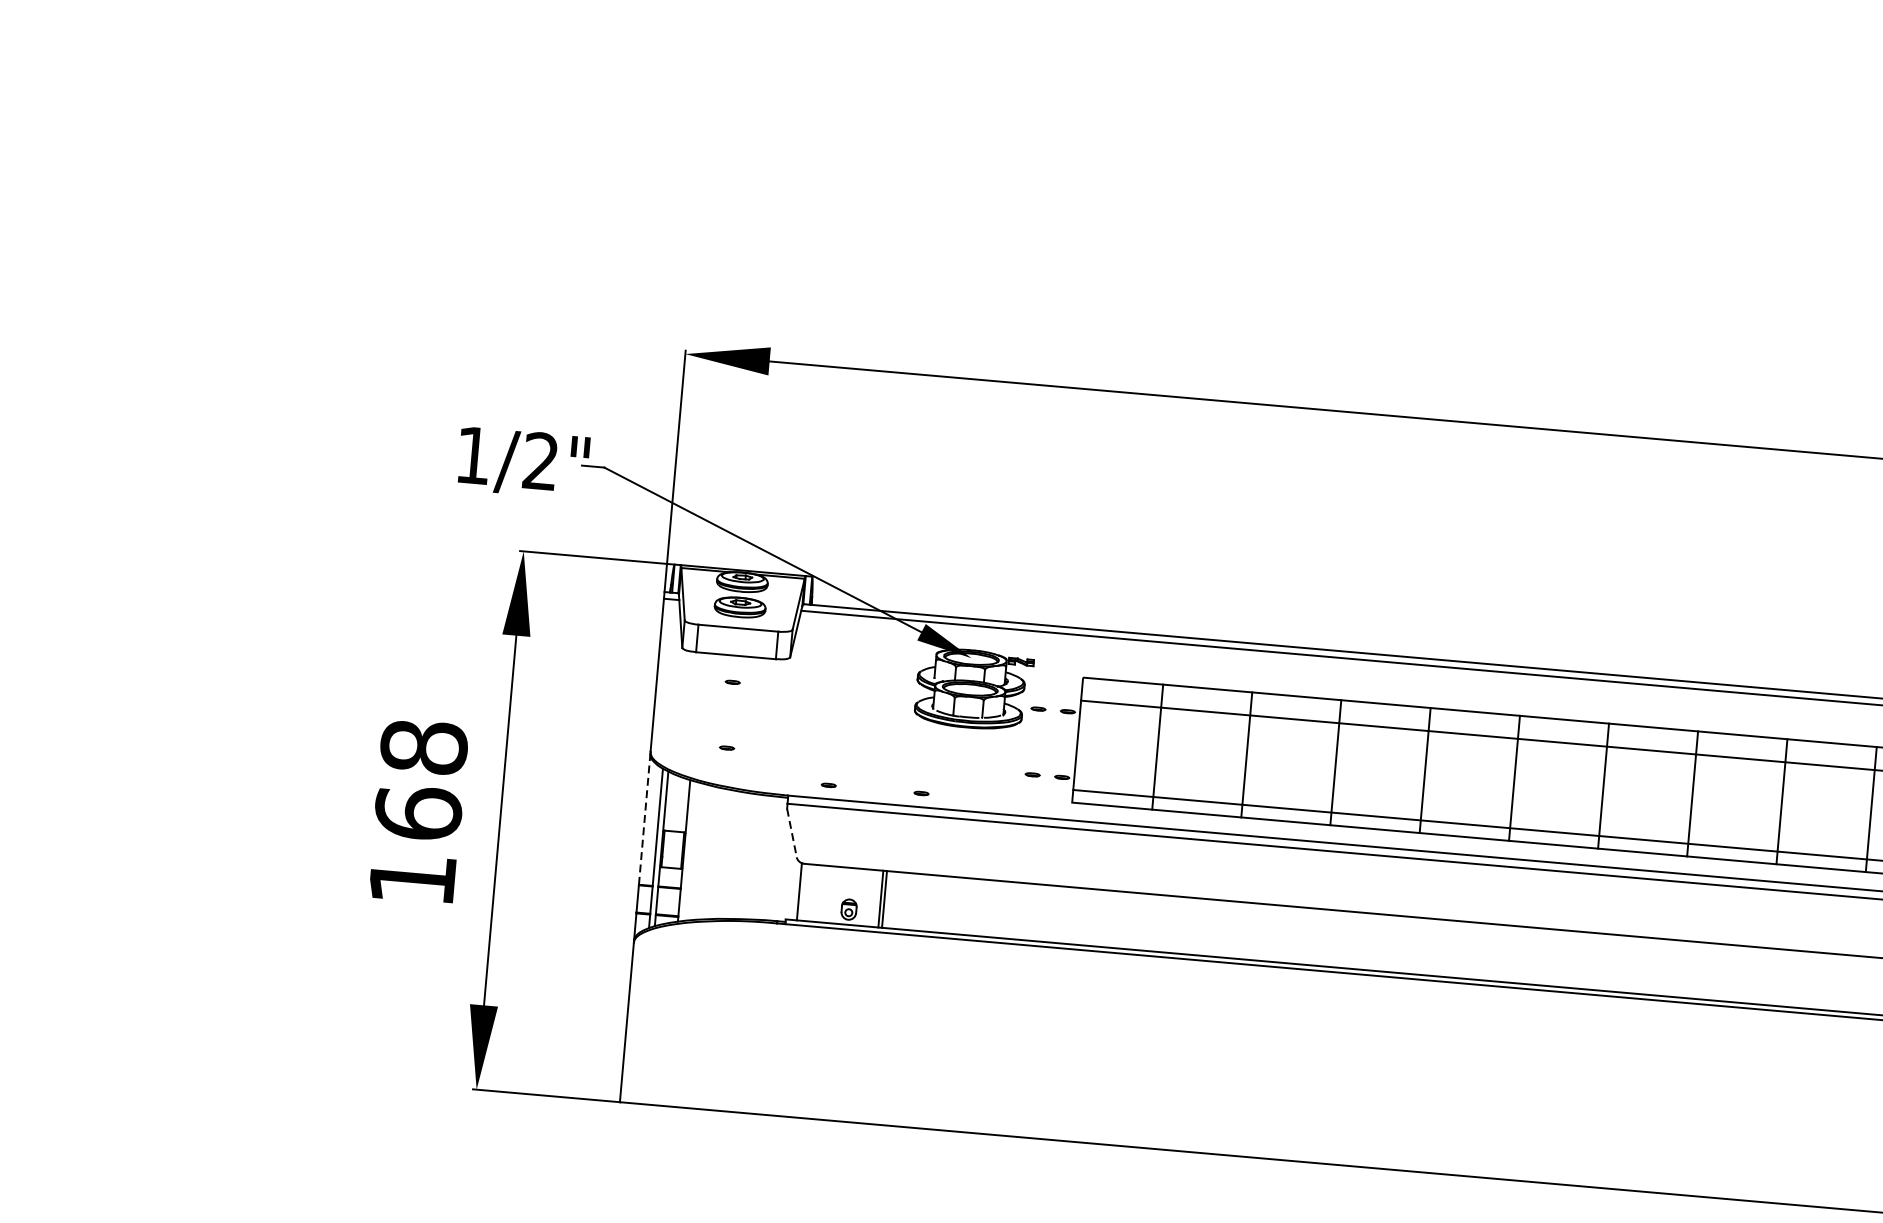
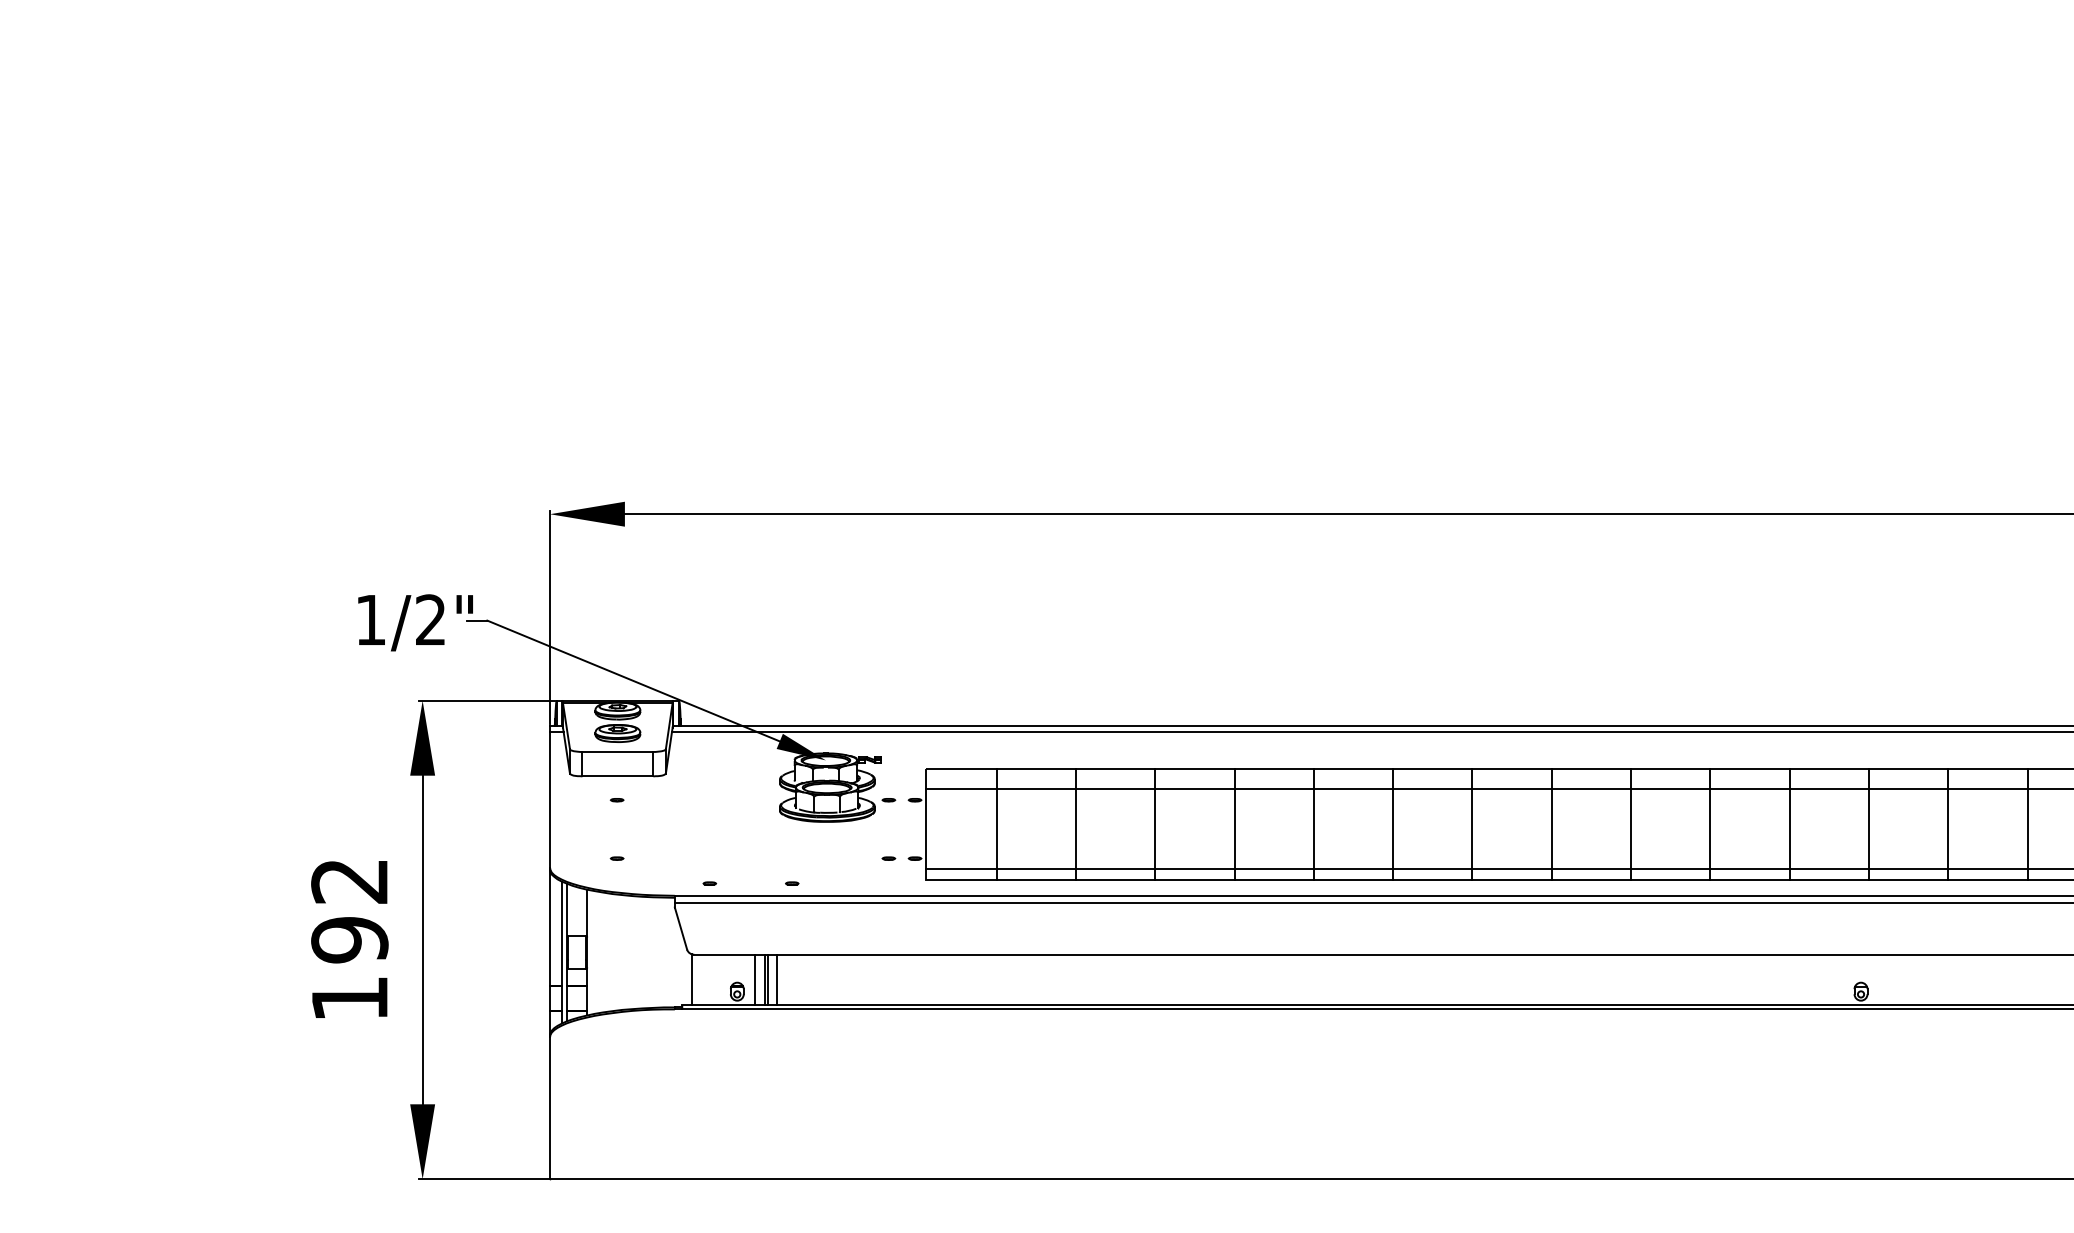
text: (420, 780) -> (349, 910), 168 -> 192
line: (645, 819) -> (550, 927), dashed -> solid
line: (791, 832) -> (680, 928), dashed -> solid
line: (869, 897) -> (754, 979), added
line: (895, 899) -> (777, 979), added

